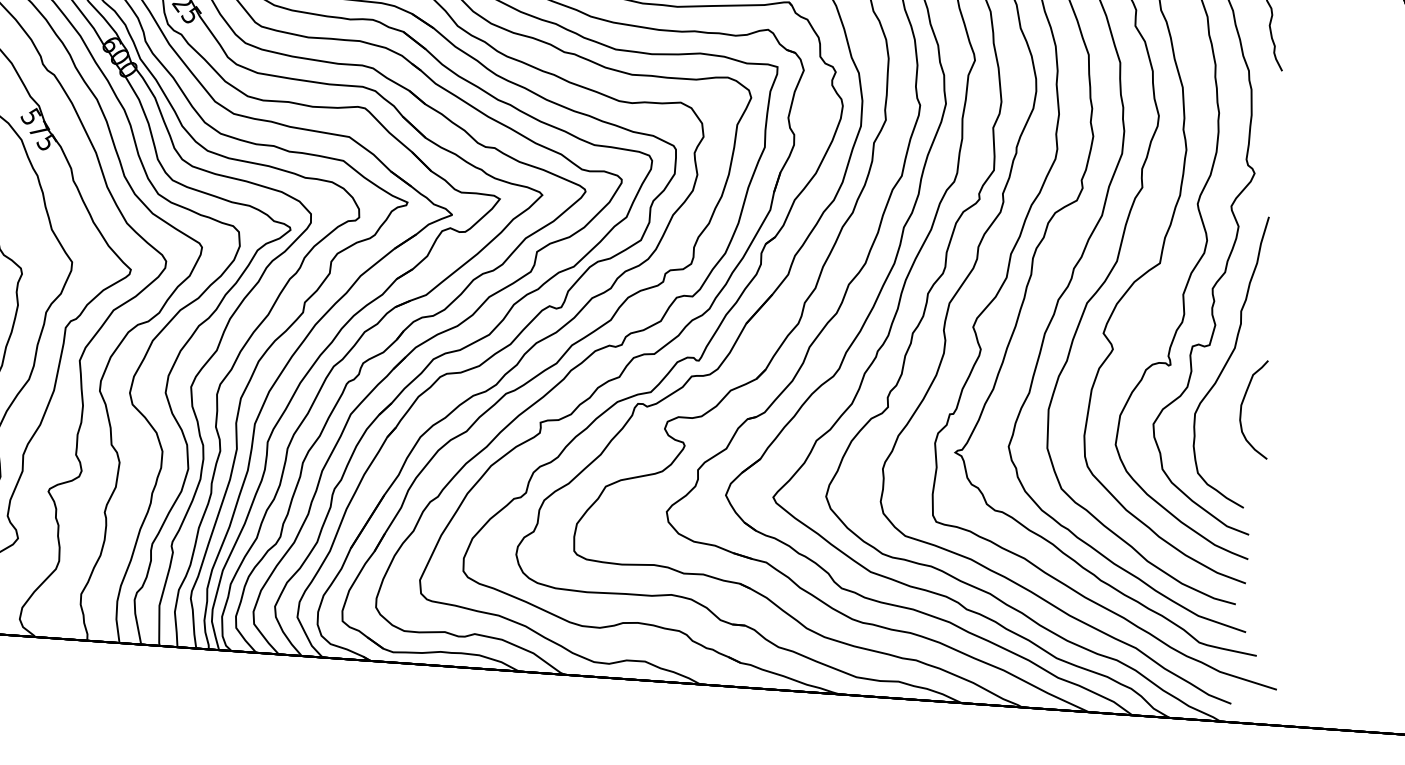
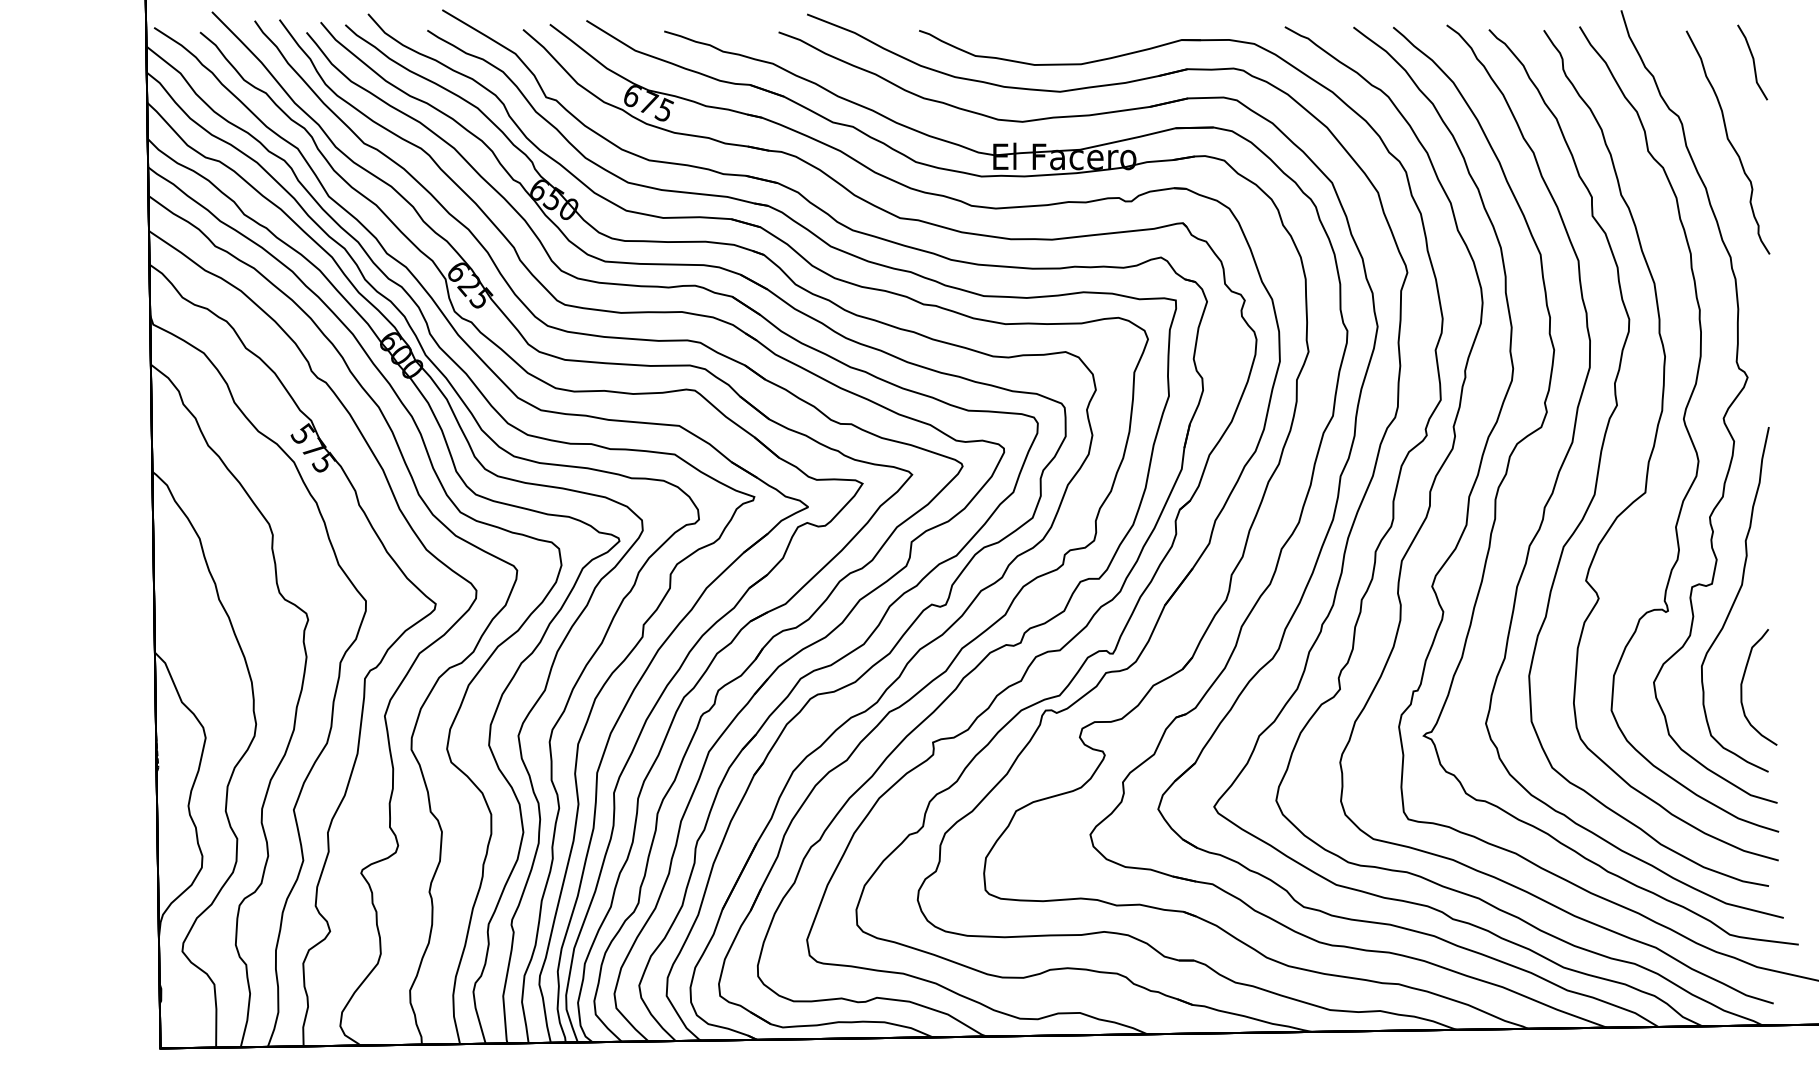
curve: (1242, 407) -> (1742, 687), moved

